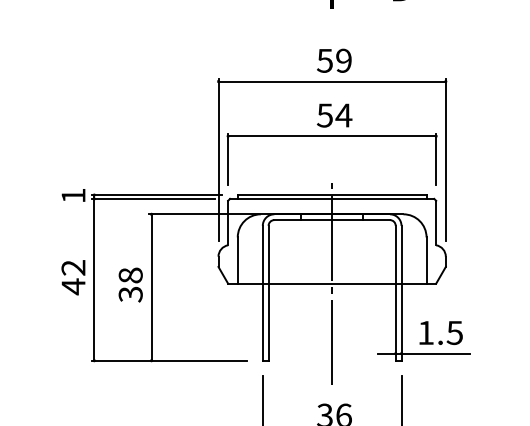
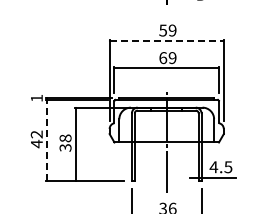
line: (333, 80) -> (167, 40), solid -> dashed
text: (333, 116) -> (167, 58), 54 -> 69
line: (94, 279) -> (47, 140), solid -> dashed
text: (425, 333) -> (213, 167), 1.5 -> 4.5

